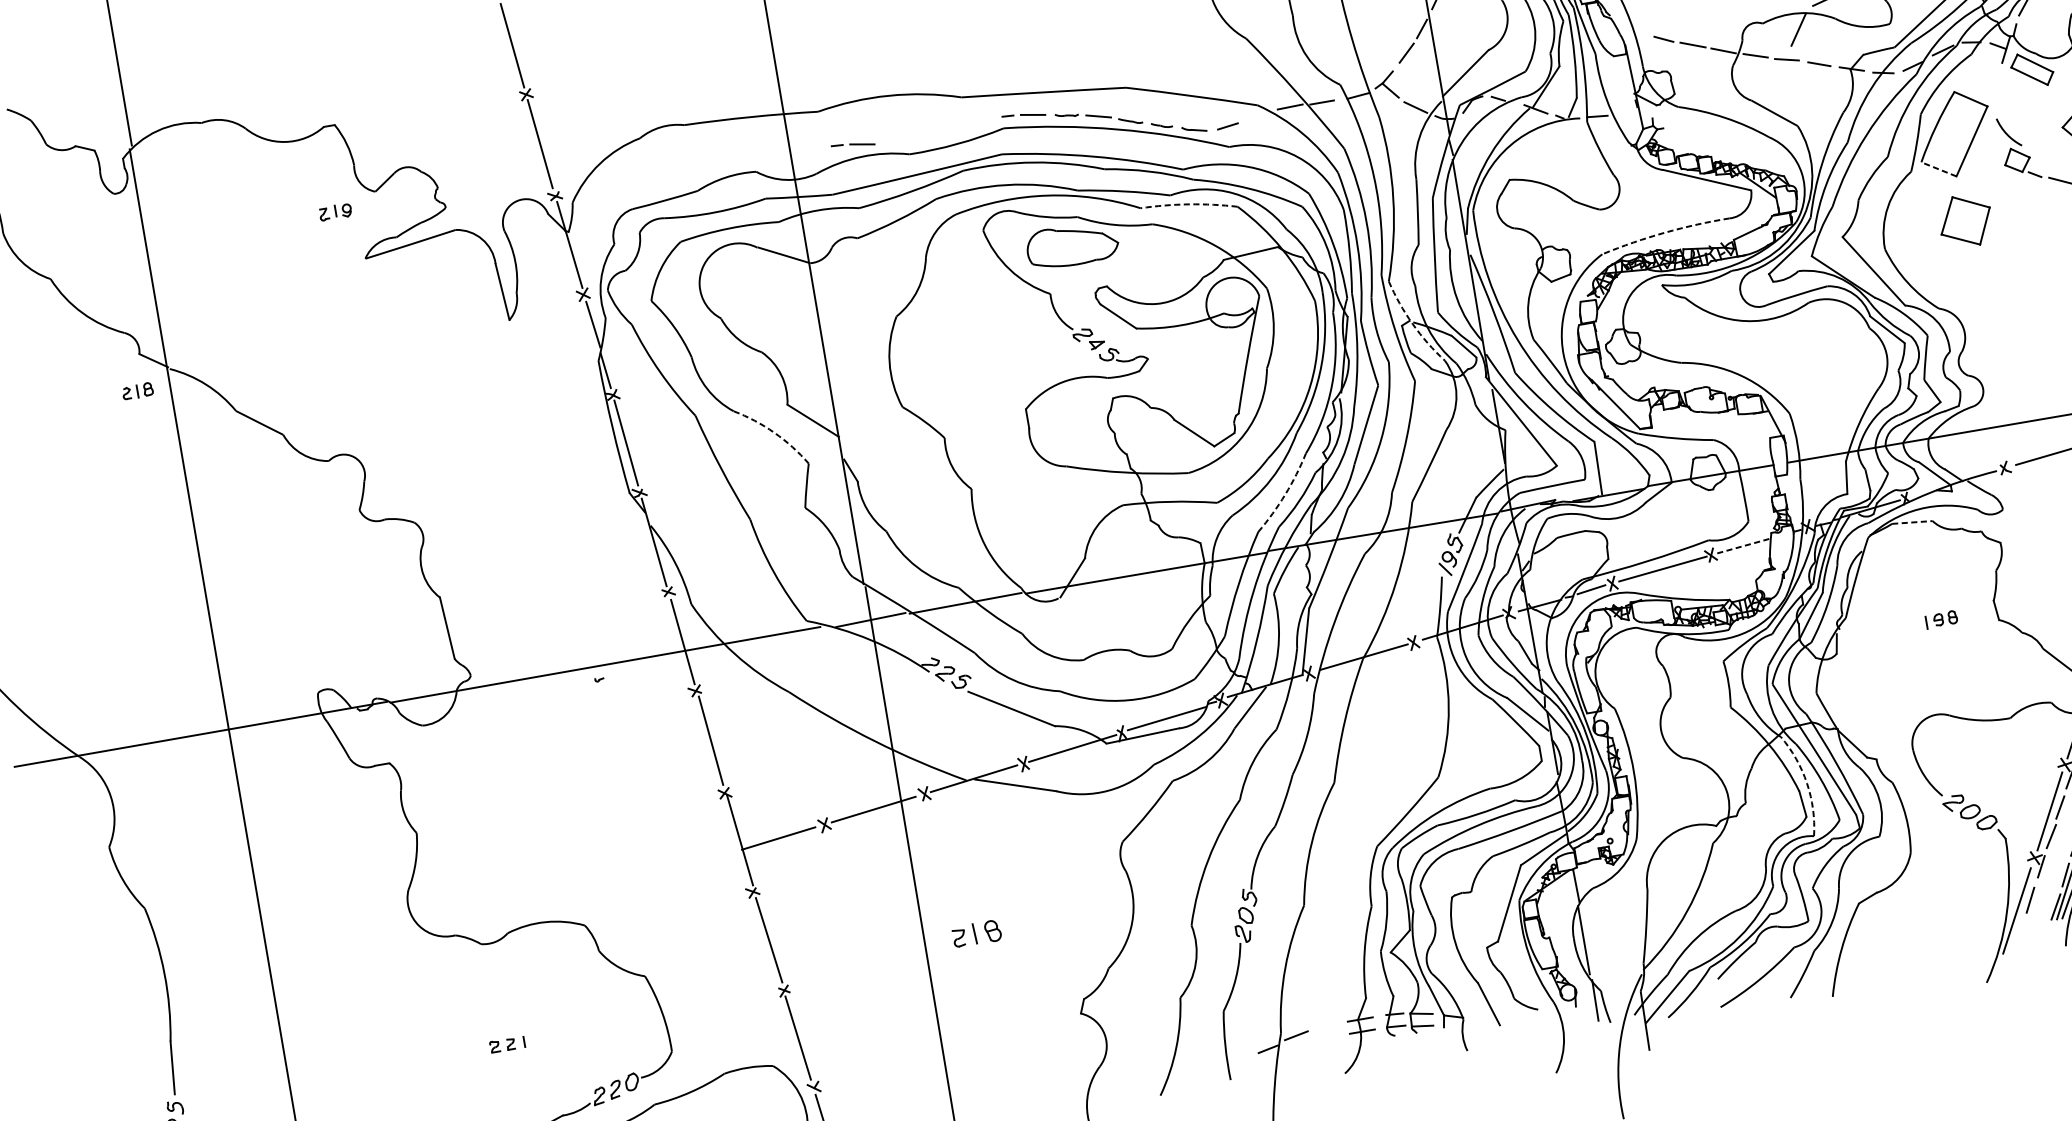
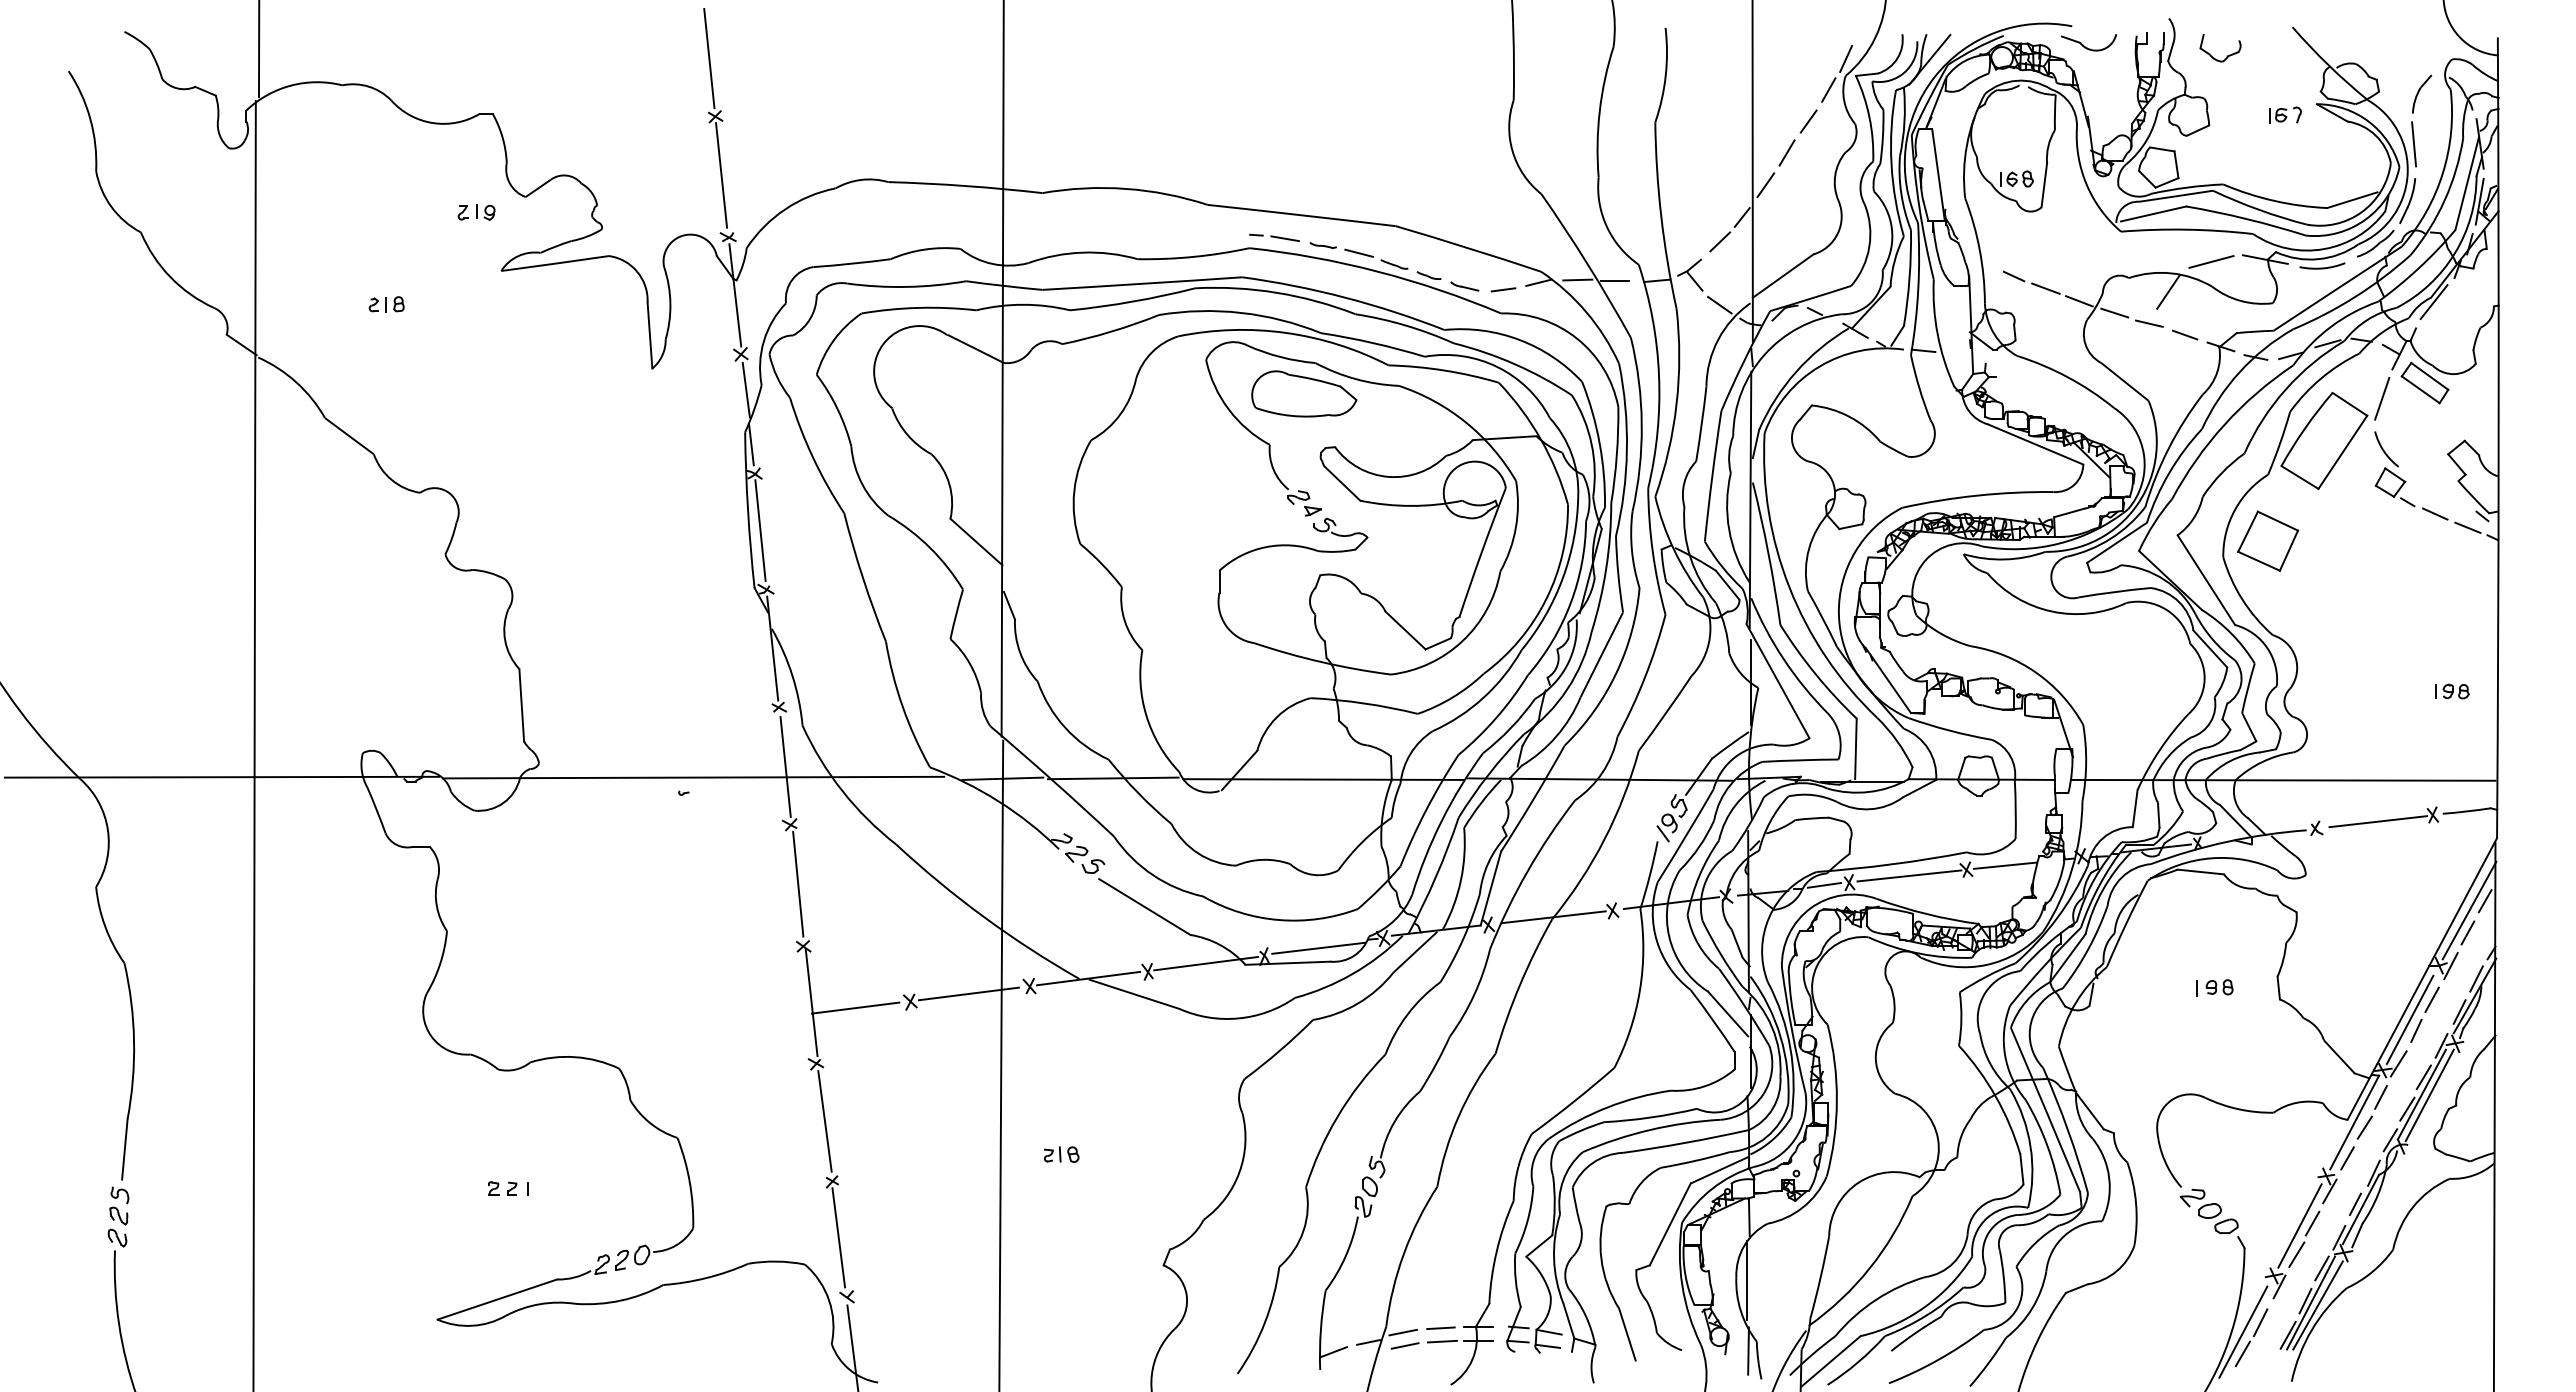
line: (1998, 89) -> (2382, 398), added
line: (1256, 114) -> (1538, 282), added
part: (853, 144) -> (1075, 237), removed
line: (1938, 169) -> (2299, 477), dashed -> solid
arc: (1189, 204) -> (1444, 370), dashed -> solid
part: (1965, 220) -> (2268, 540), moved
arc: (1665, 232) -> (1977, 495), dashed -> solid
arc: (1412, 323) -> (1673, 549), dashed -> solid
part: (137, 391) -> (386, 304), moved
arc: (774, 433) -> (930, 548), dashed -> solid
arc: (1285, 494) -> (1496, 717), dashed -> solid
line: (1913, 522) -> (2201, 872), dashed -> solid
line: (1743, 545) -> (2005, 865), dashed -> solid
arc: (1806, 783) -> (2030, 1146), dashed -> solid
line: (2019, 929) -> (2242, 1353), added
part: (976, 933) -> (1061, 1154), size x0.62
line: (1327, 1026) -> (1440, 1328), added
line: (1331, 1037) -> (1442, 1341), added
line: (1299, 1046) -> (1404, 1345), added
line: (1239, 1063) -> (1333, 1352), added

